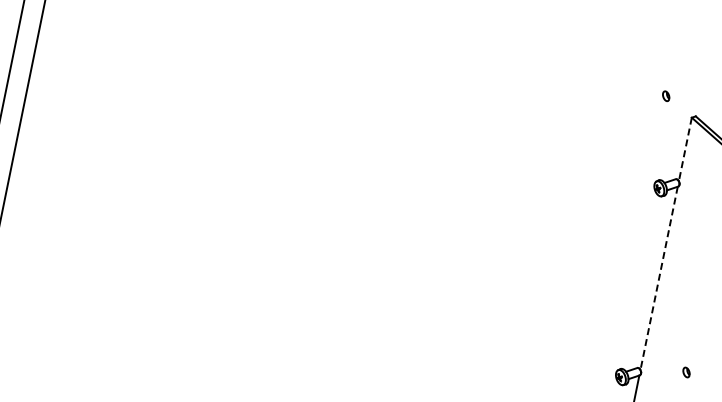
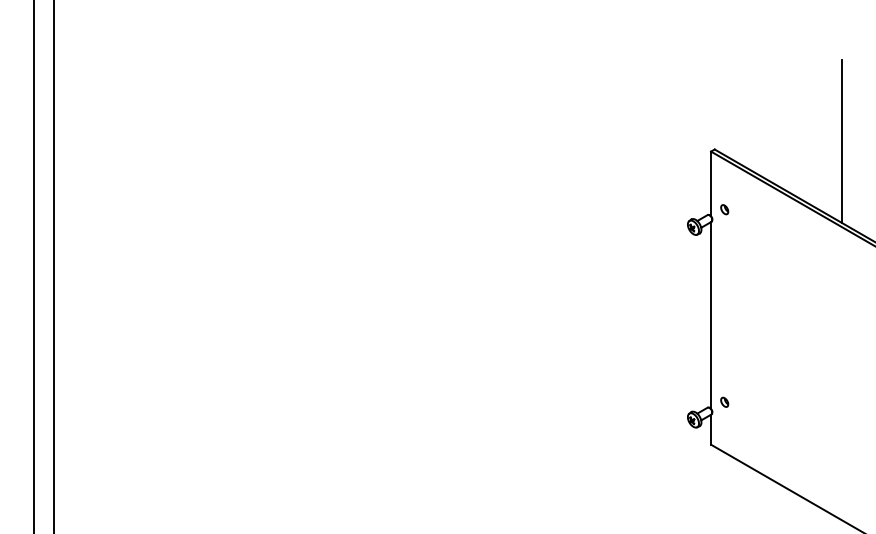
part: (666, 96) -> (724, 209), moved
line: (685, 150) -> (711, 184), dashed -> solid
line: (659, 279) -> (711, 316), dashed -> solid
part: (686, 371) -> (724, 401), moved

